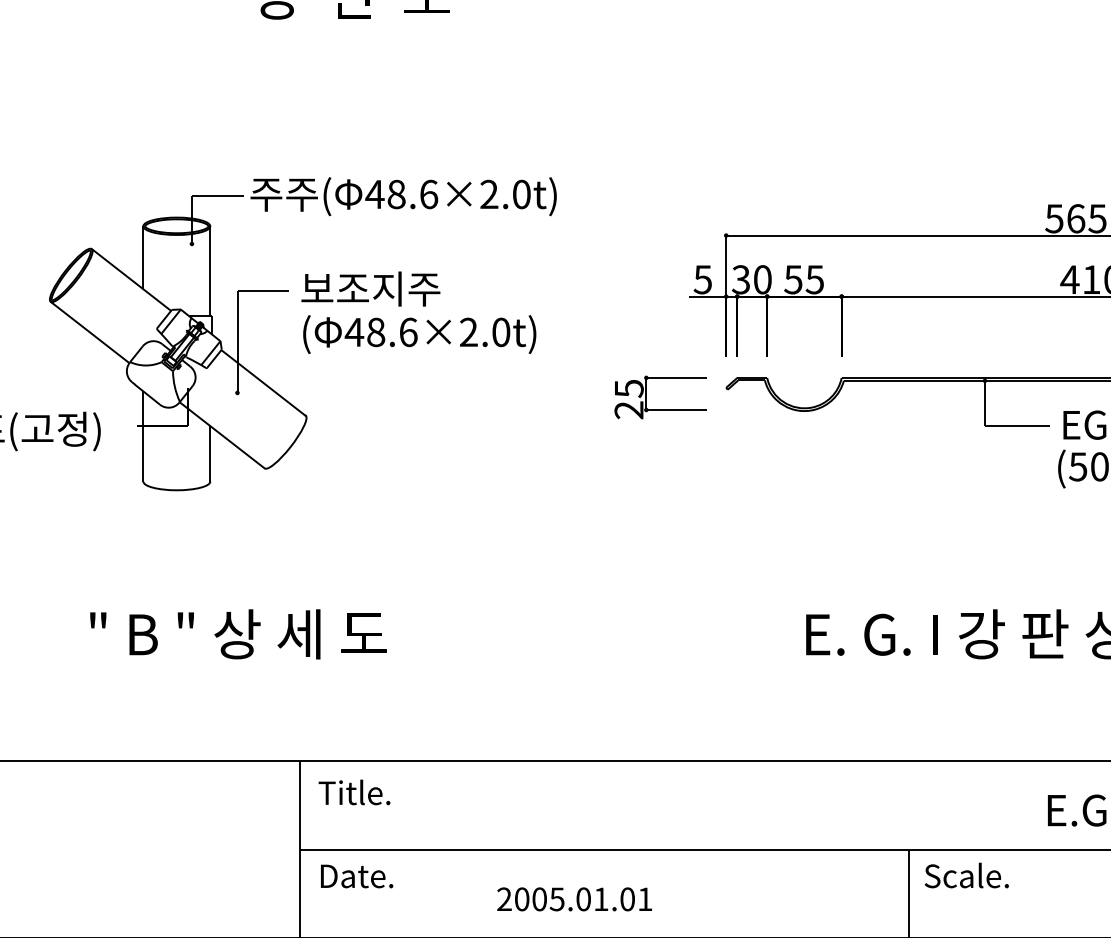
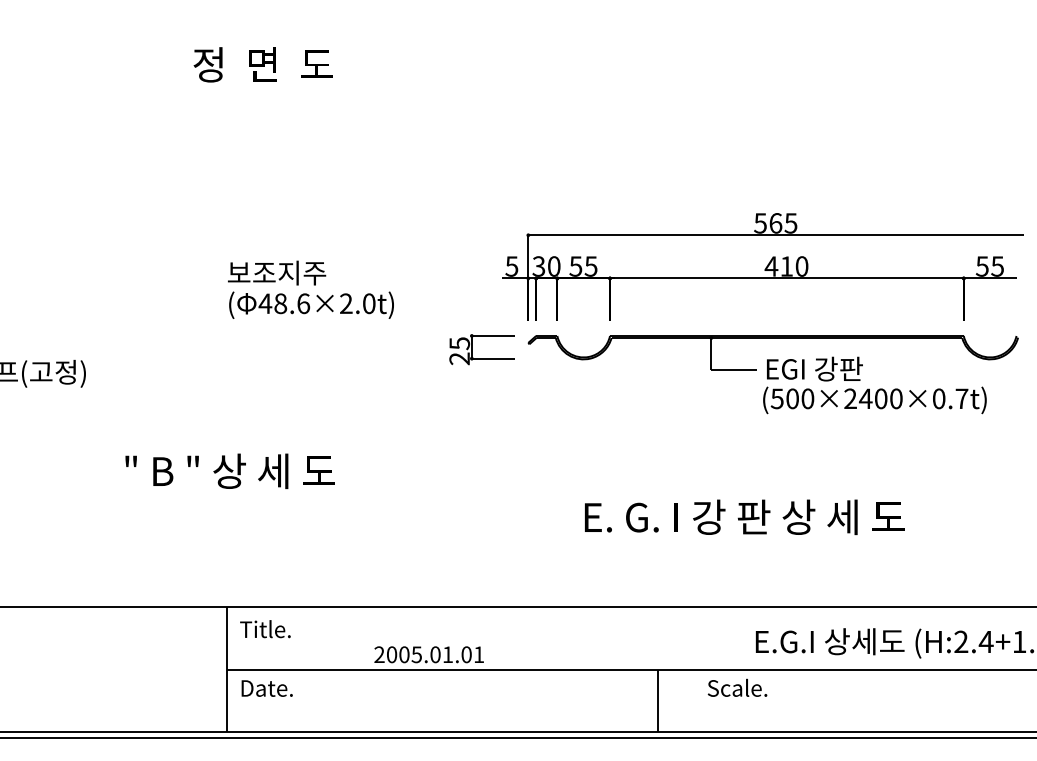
part: (288, 292) -> (218, 275), removed
text: (237, 634) -> (229, 471), moved
text: (966, 874) -> (737, 687), moved
text: (573, 898) -> (428, 654), moved

